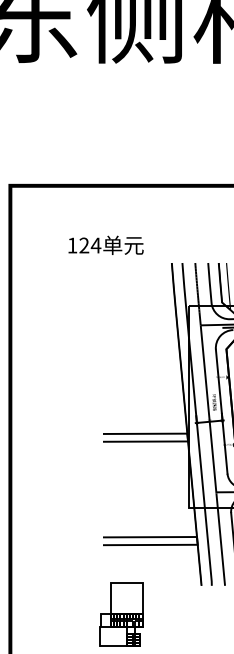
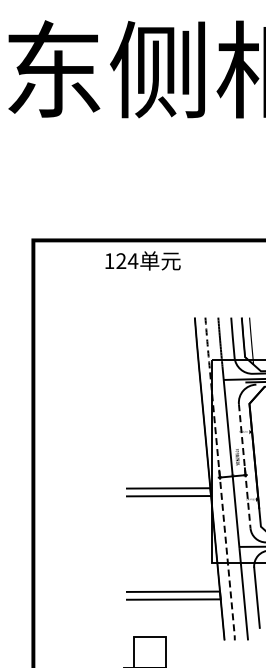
text: (105, 244) -> (142, 260), moved
line: (221, 411) -> (244, 466), solid -> dashed
line: (196, 420) -> (219, 475), solid -> dashed

